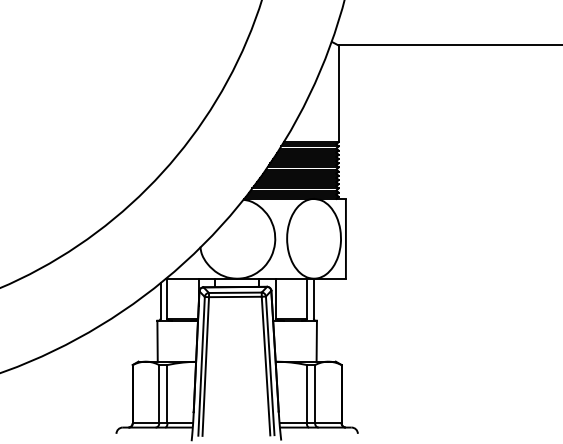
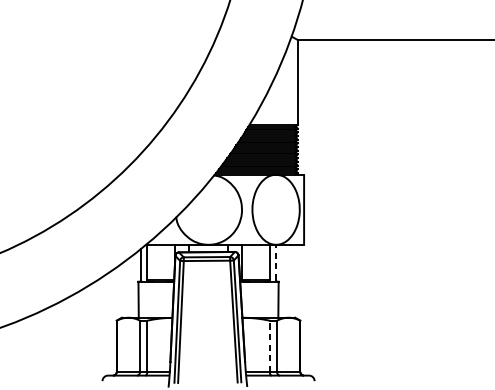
line: (313, 298) -> (275, 262), solid -> dashed
line: (306, 393) -> (269, 345), solid -> dashed

